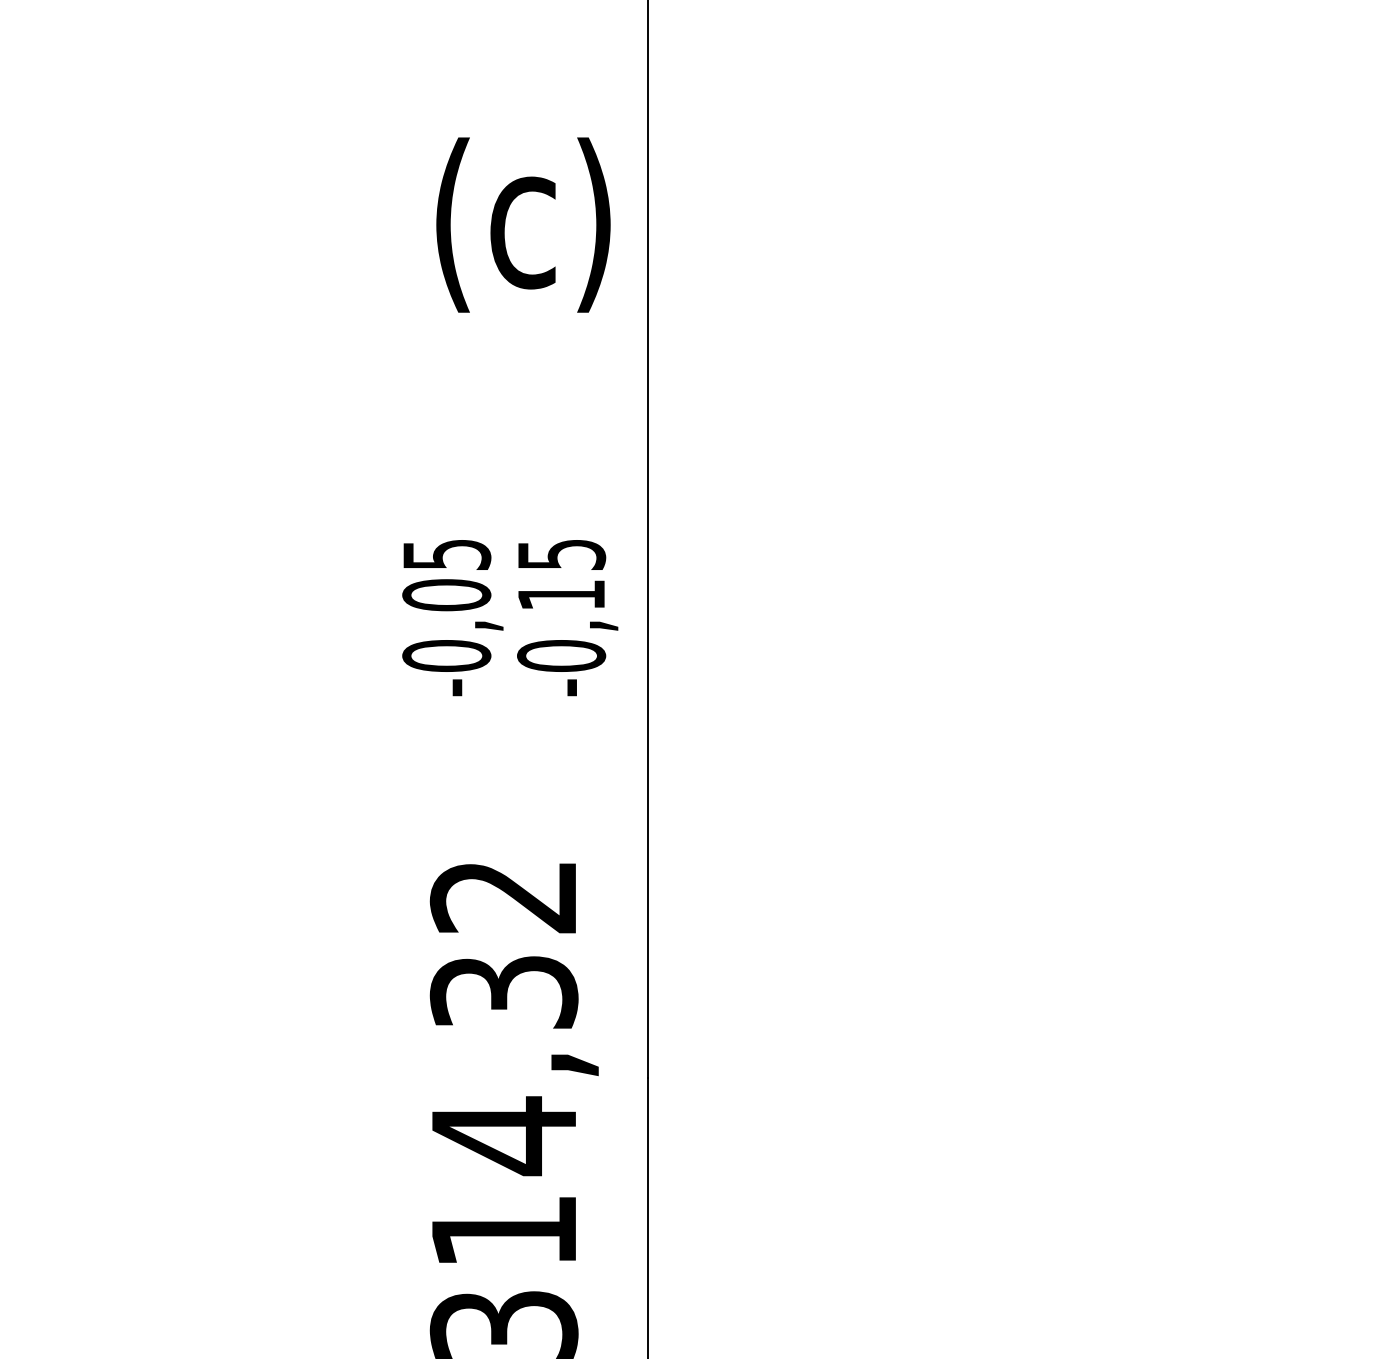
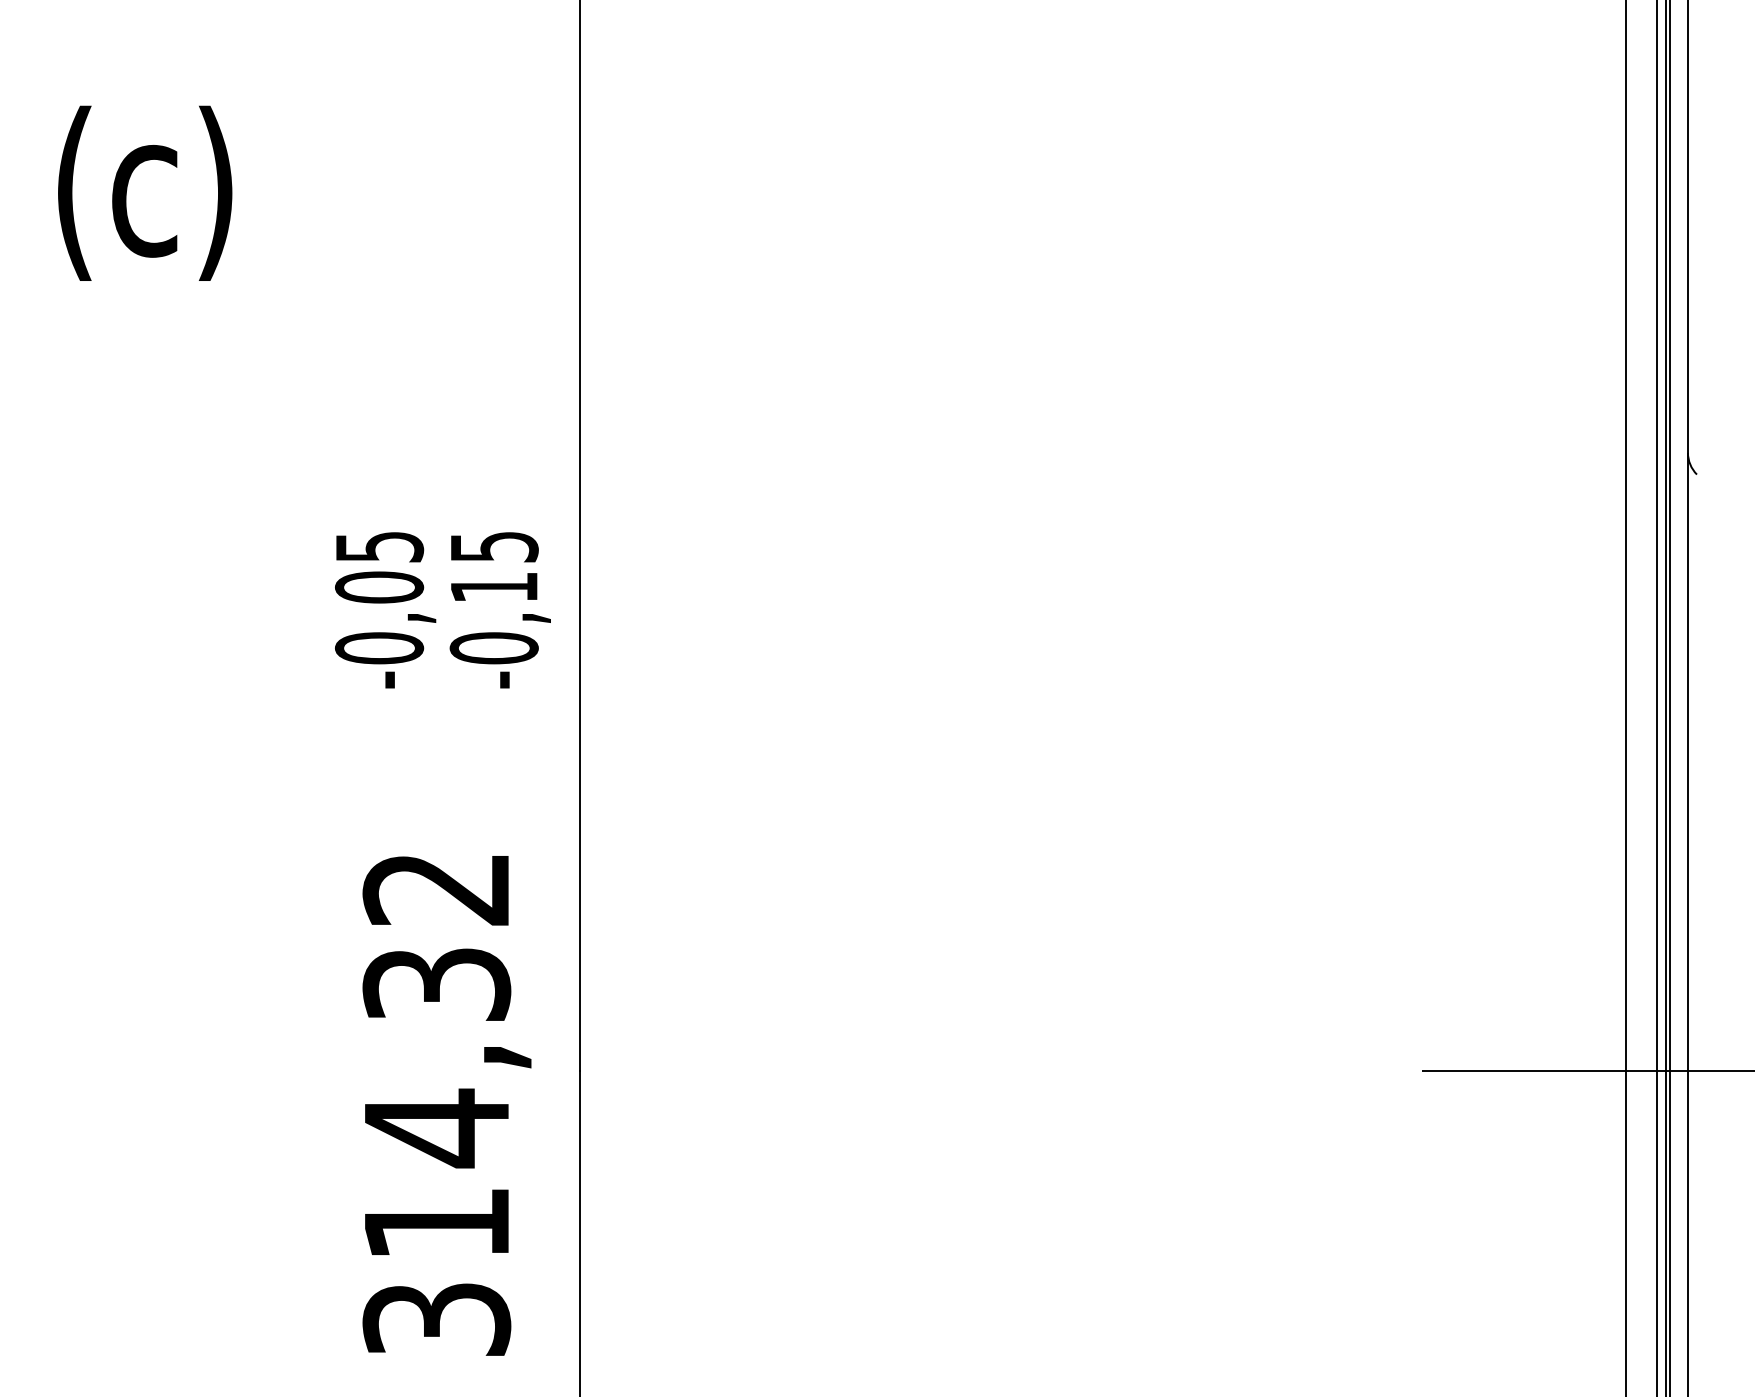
text: (523, 224) -> (145, 192), moved

